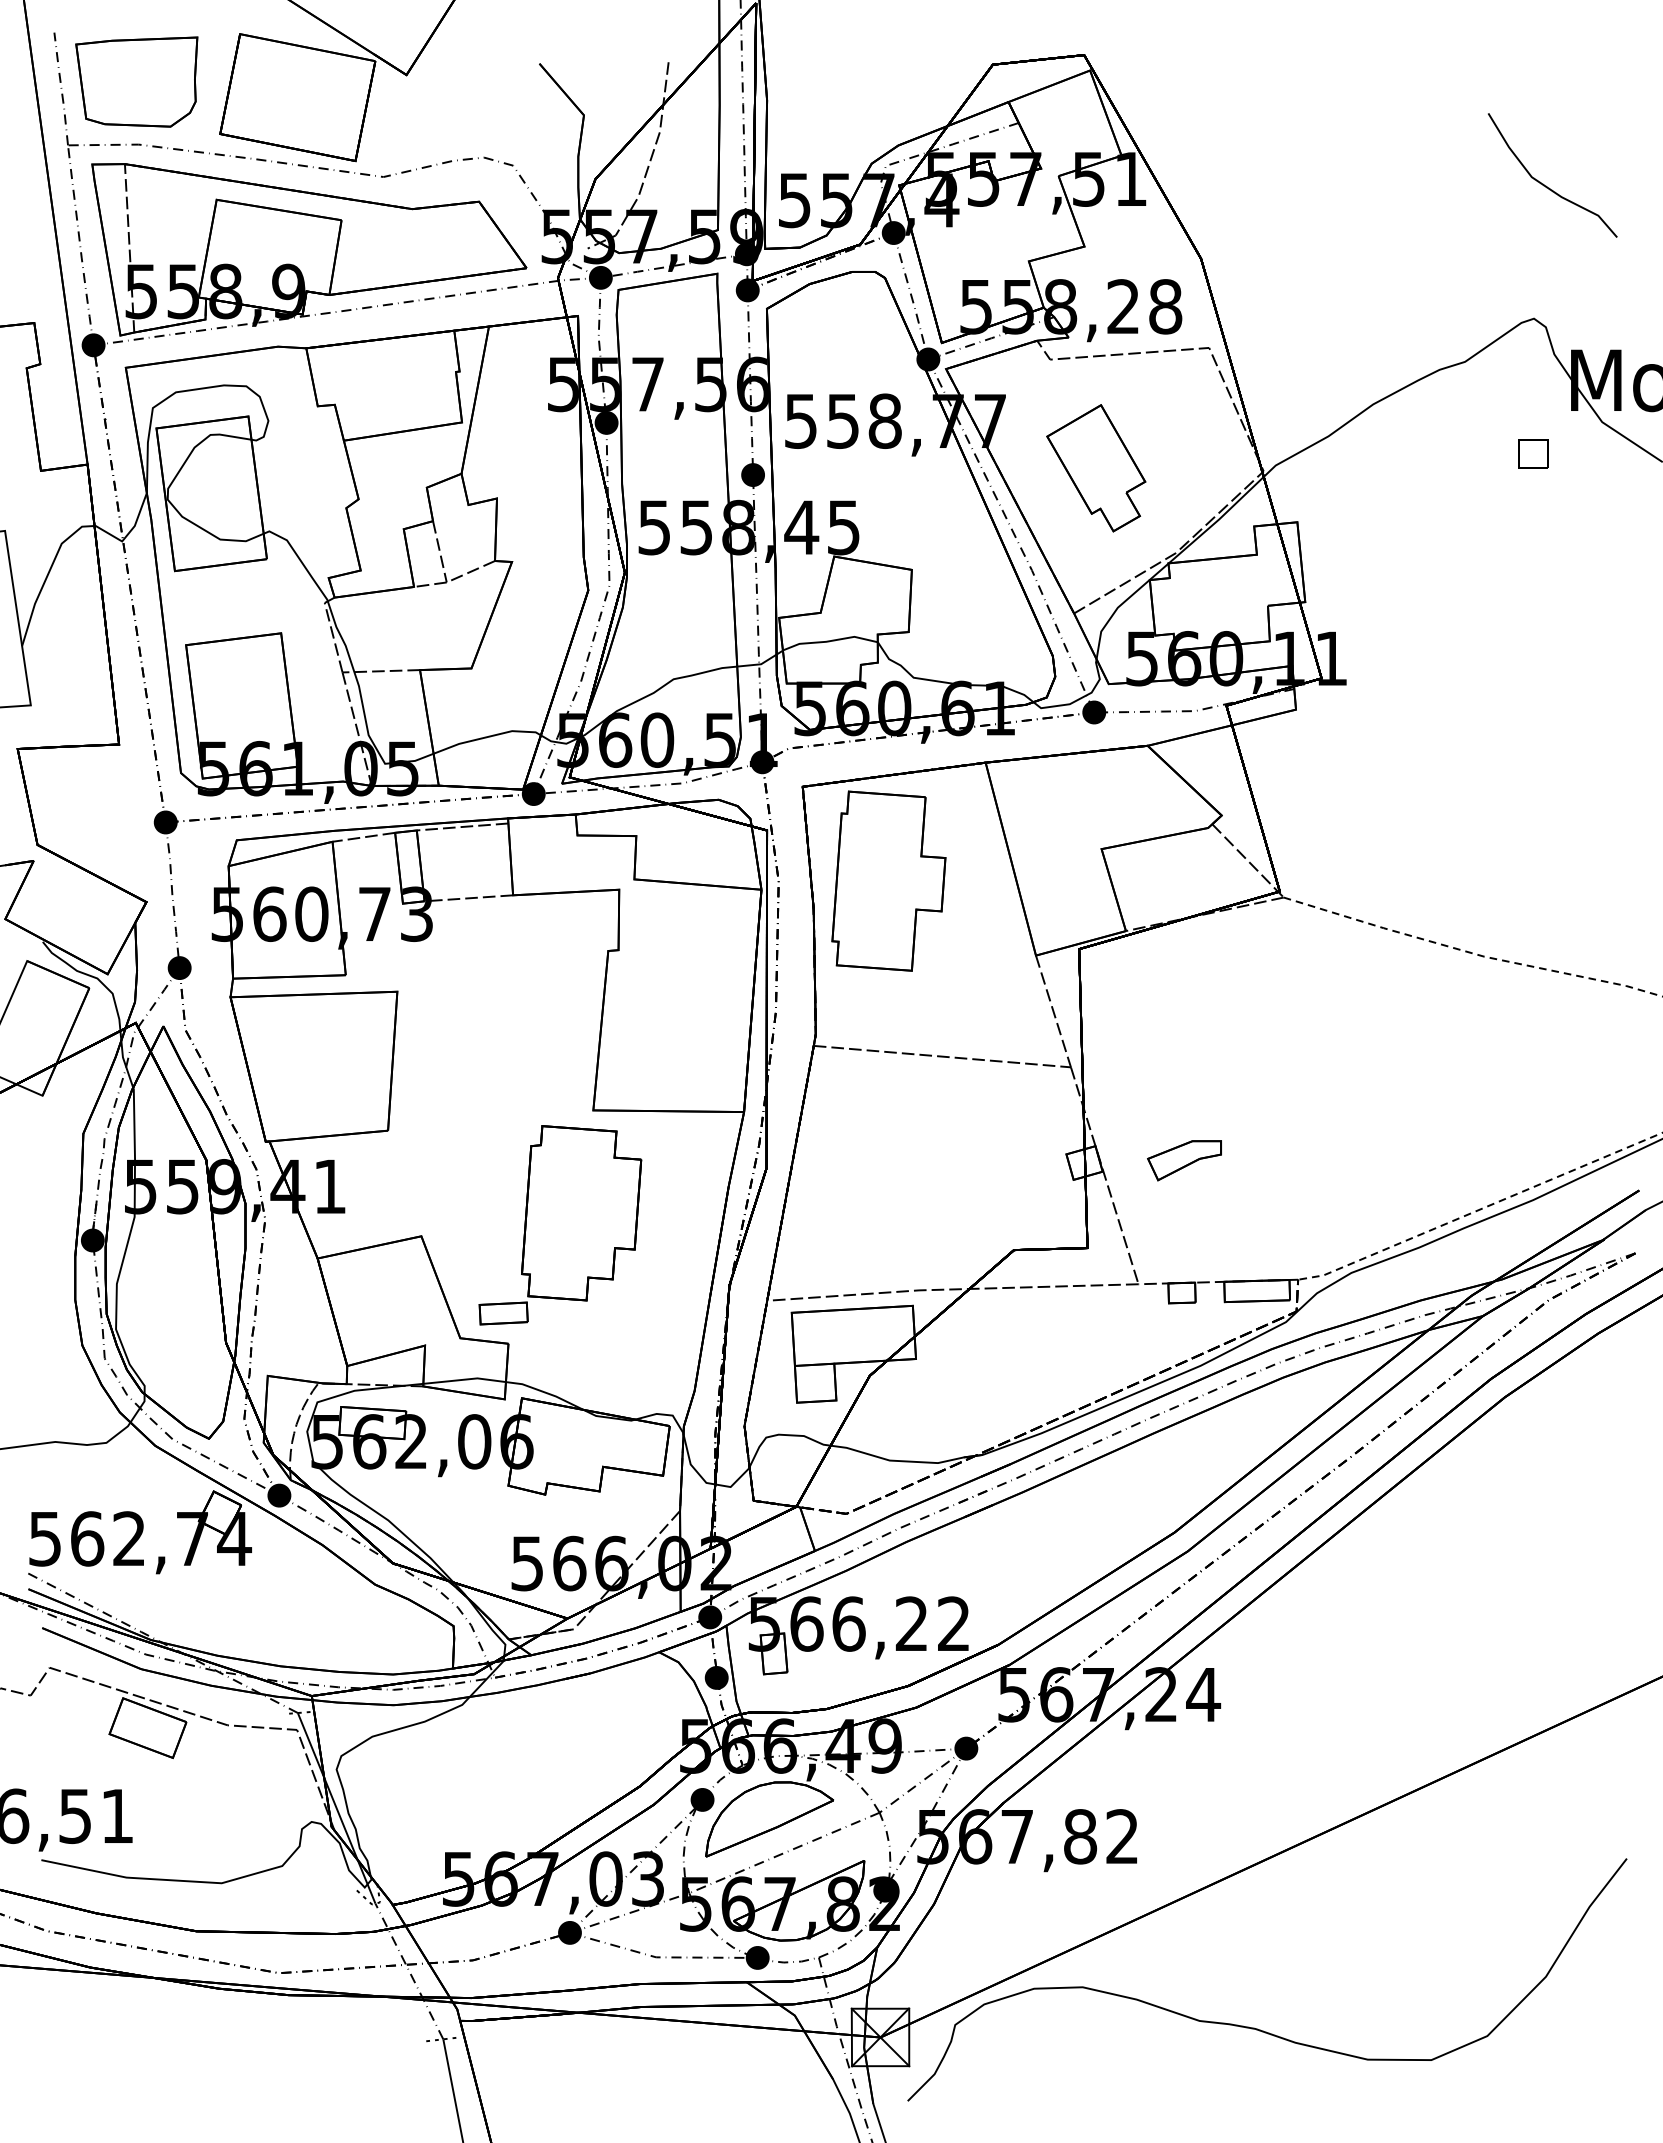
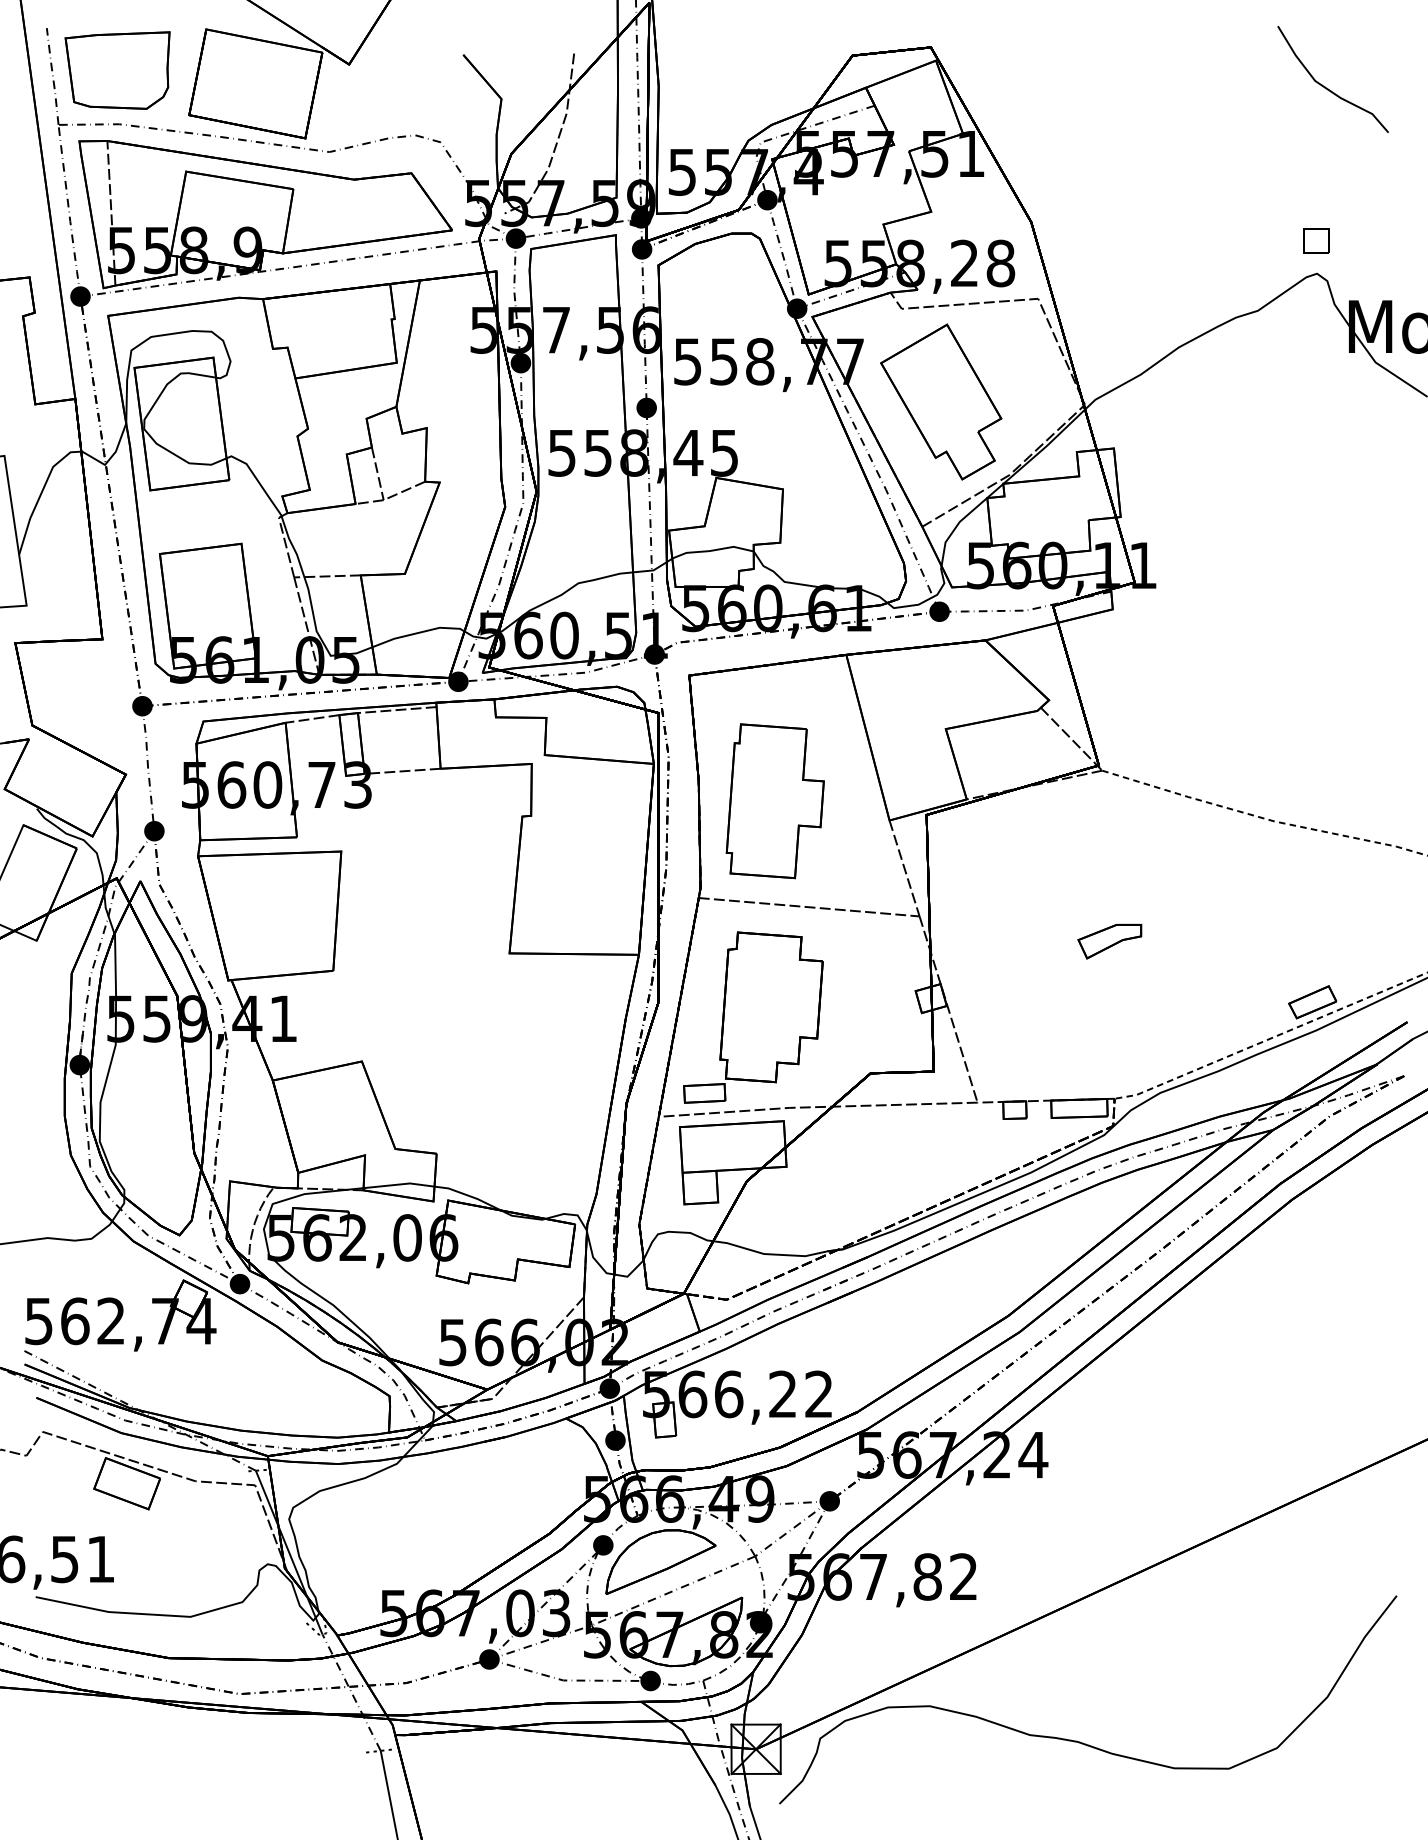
curve: (1546, 185) -> (1327, 88), moved
part: (1533, 453) -> (1316, 240), moved
part: (1096, 468) -> (941, 402), size x1.43
part: (888, 880) -> (774, 800), moved
part: (1184, 1160) -> (1109, 941), moved
part: (1528, 1166) -> (1312, 1001), added
part: (560, 1225) -> (753, 1017), moved

